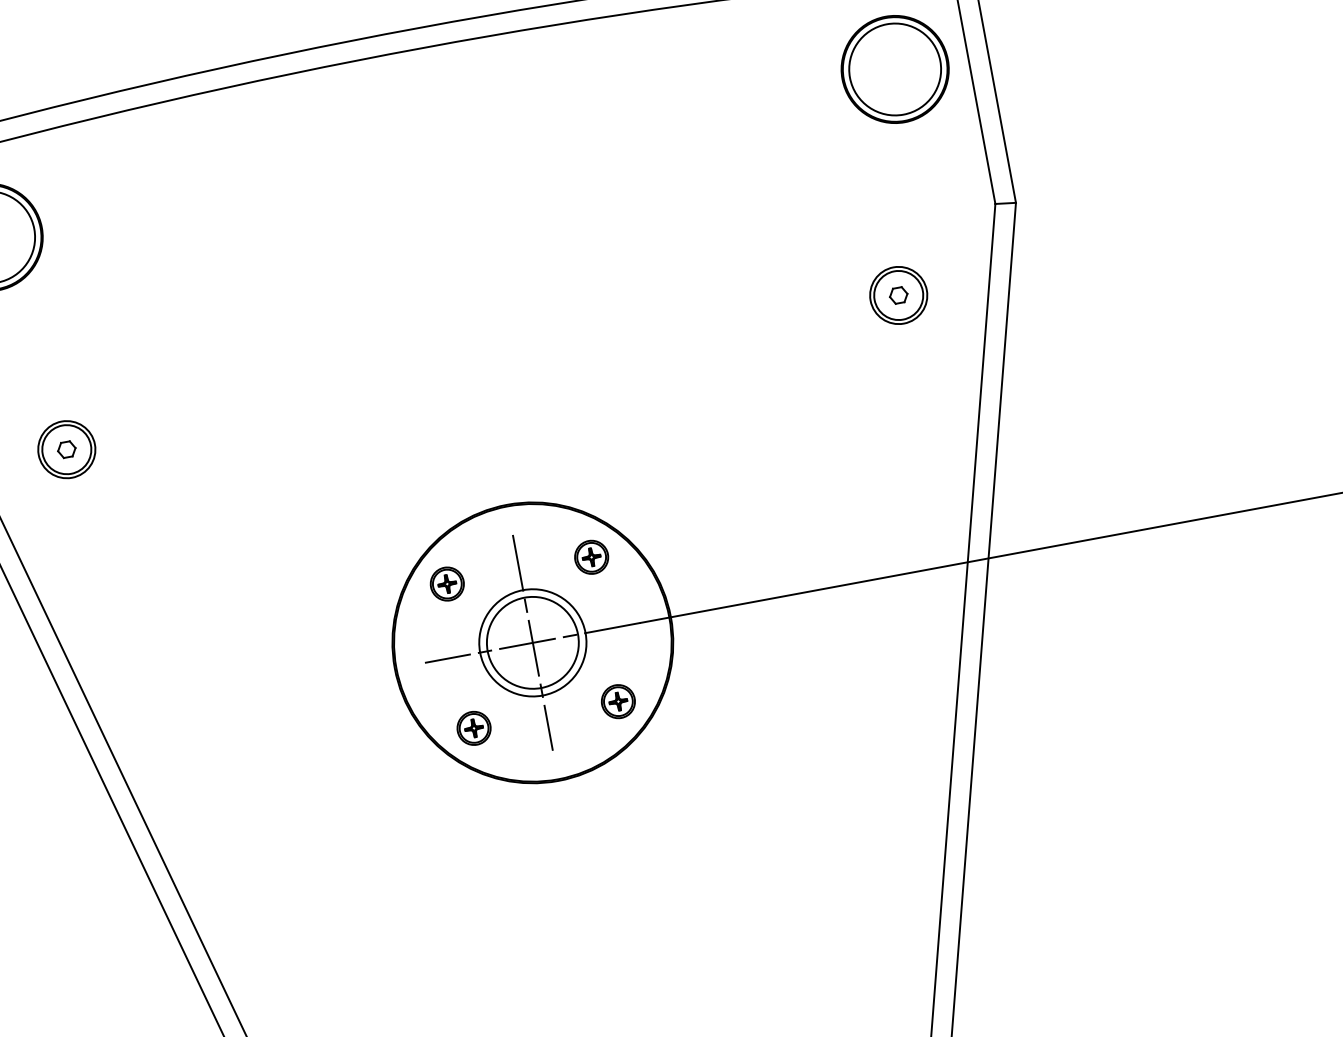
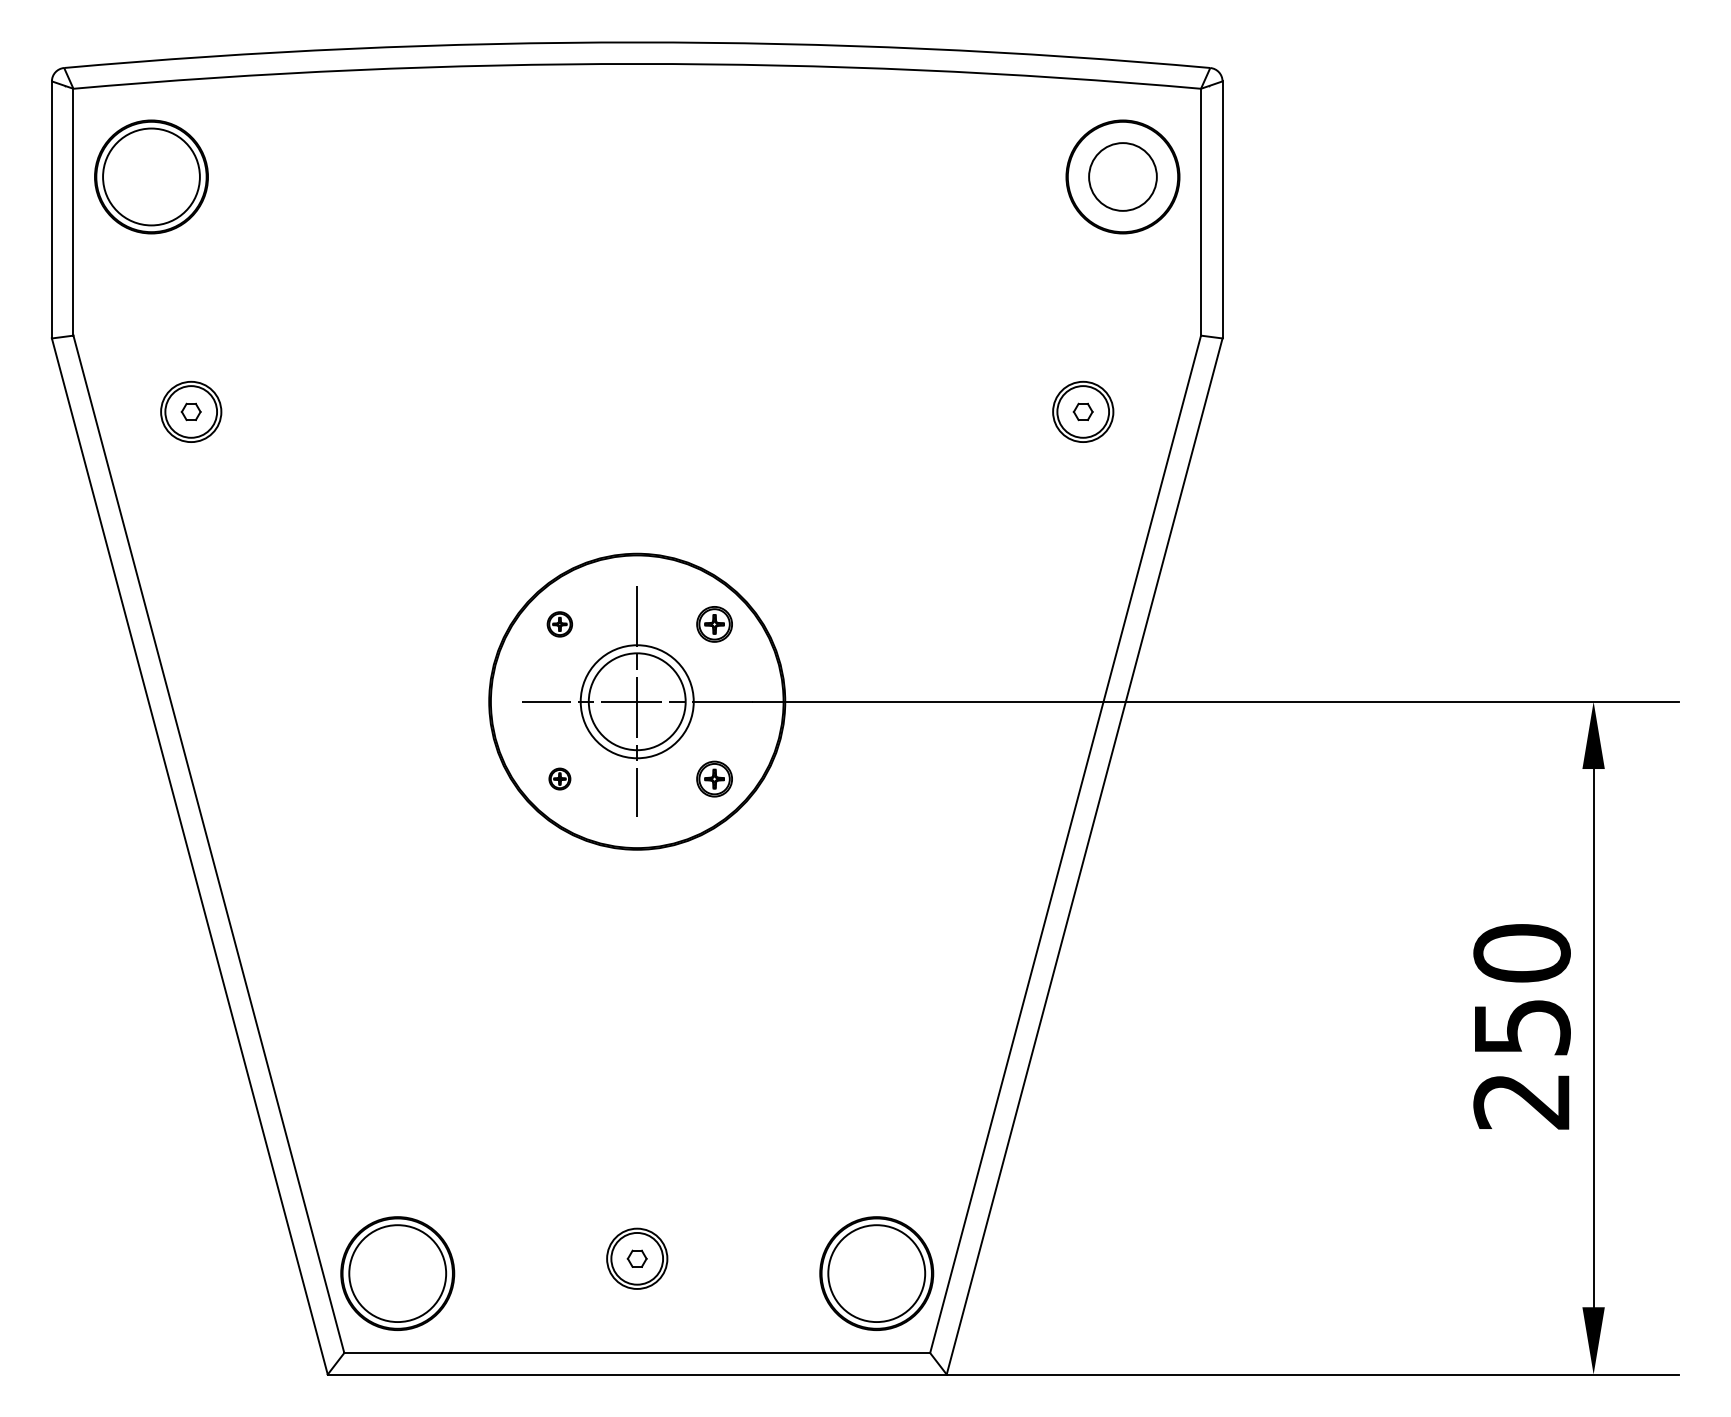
circle: (894, 69) -> (1122, 176), size x0.7
part: (447, 584) -> (559, 624), size x0.7
part: (473, 727) -> (559, 778), size x0.6

